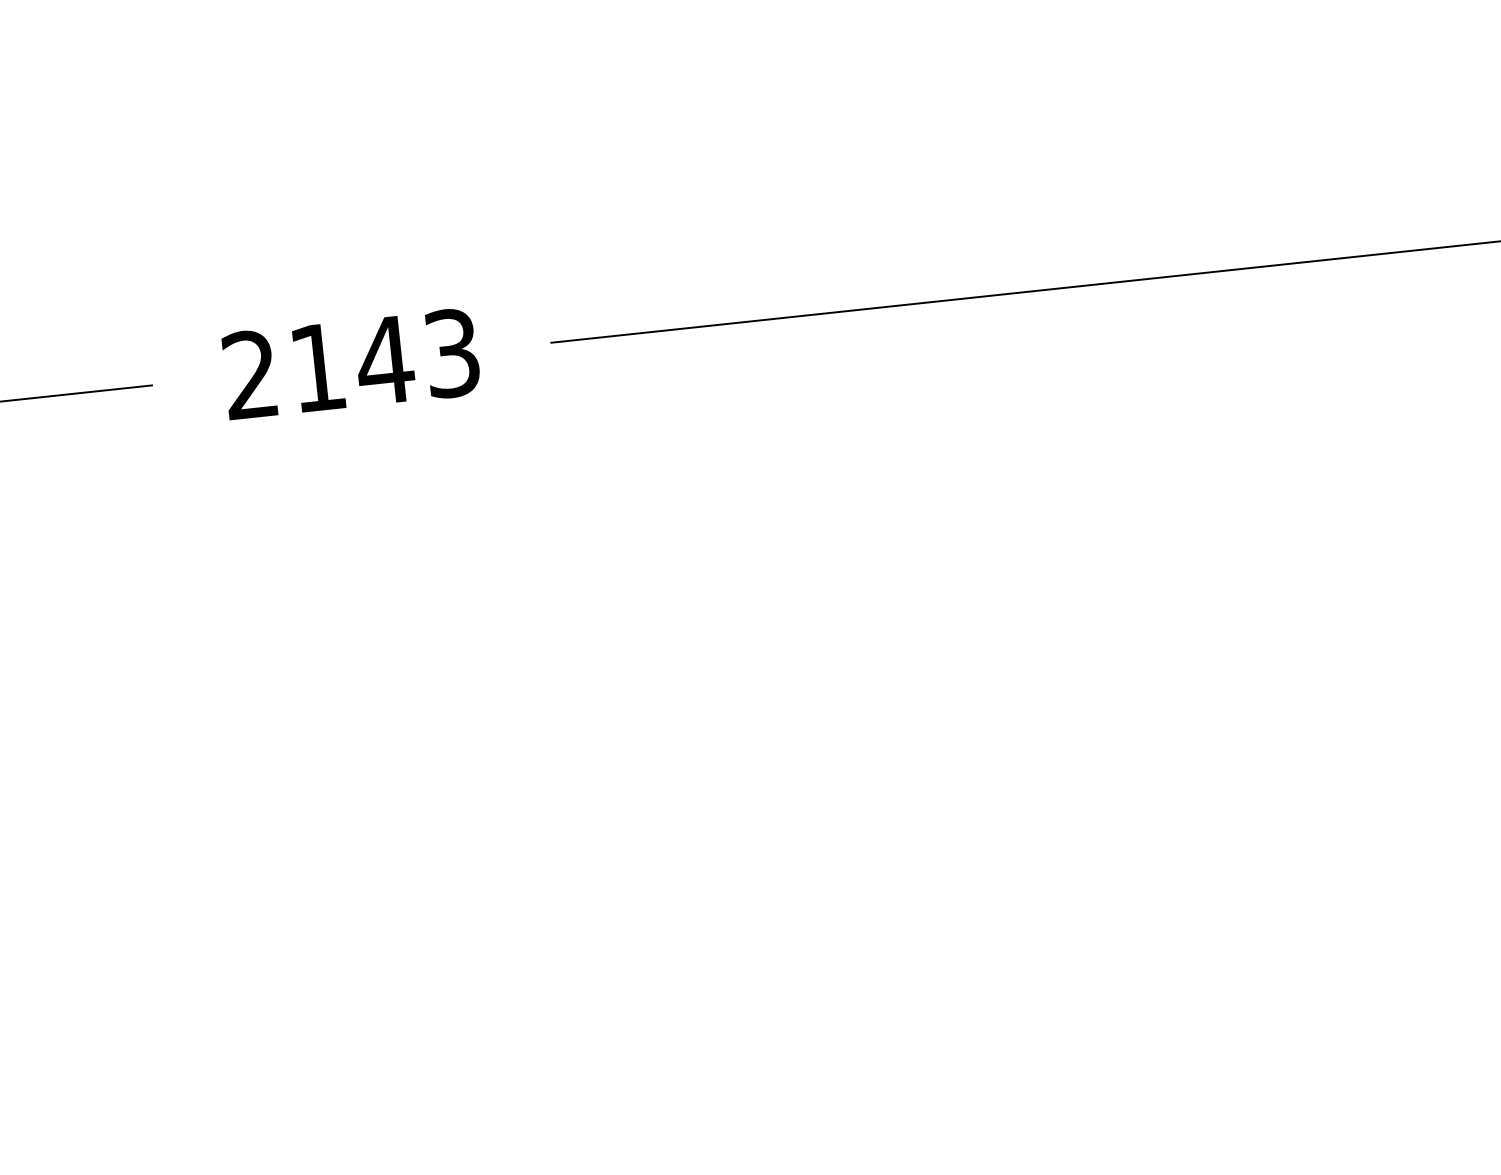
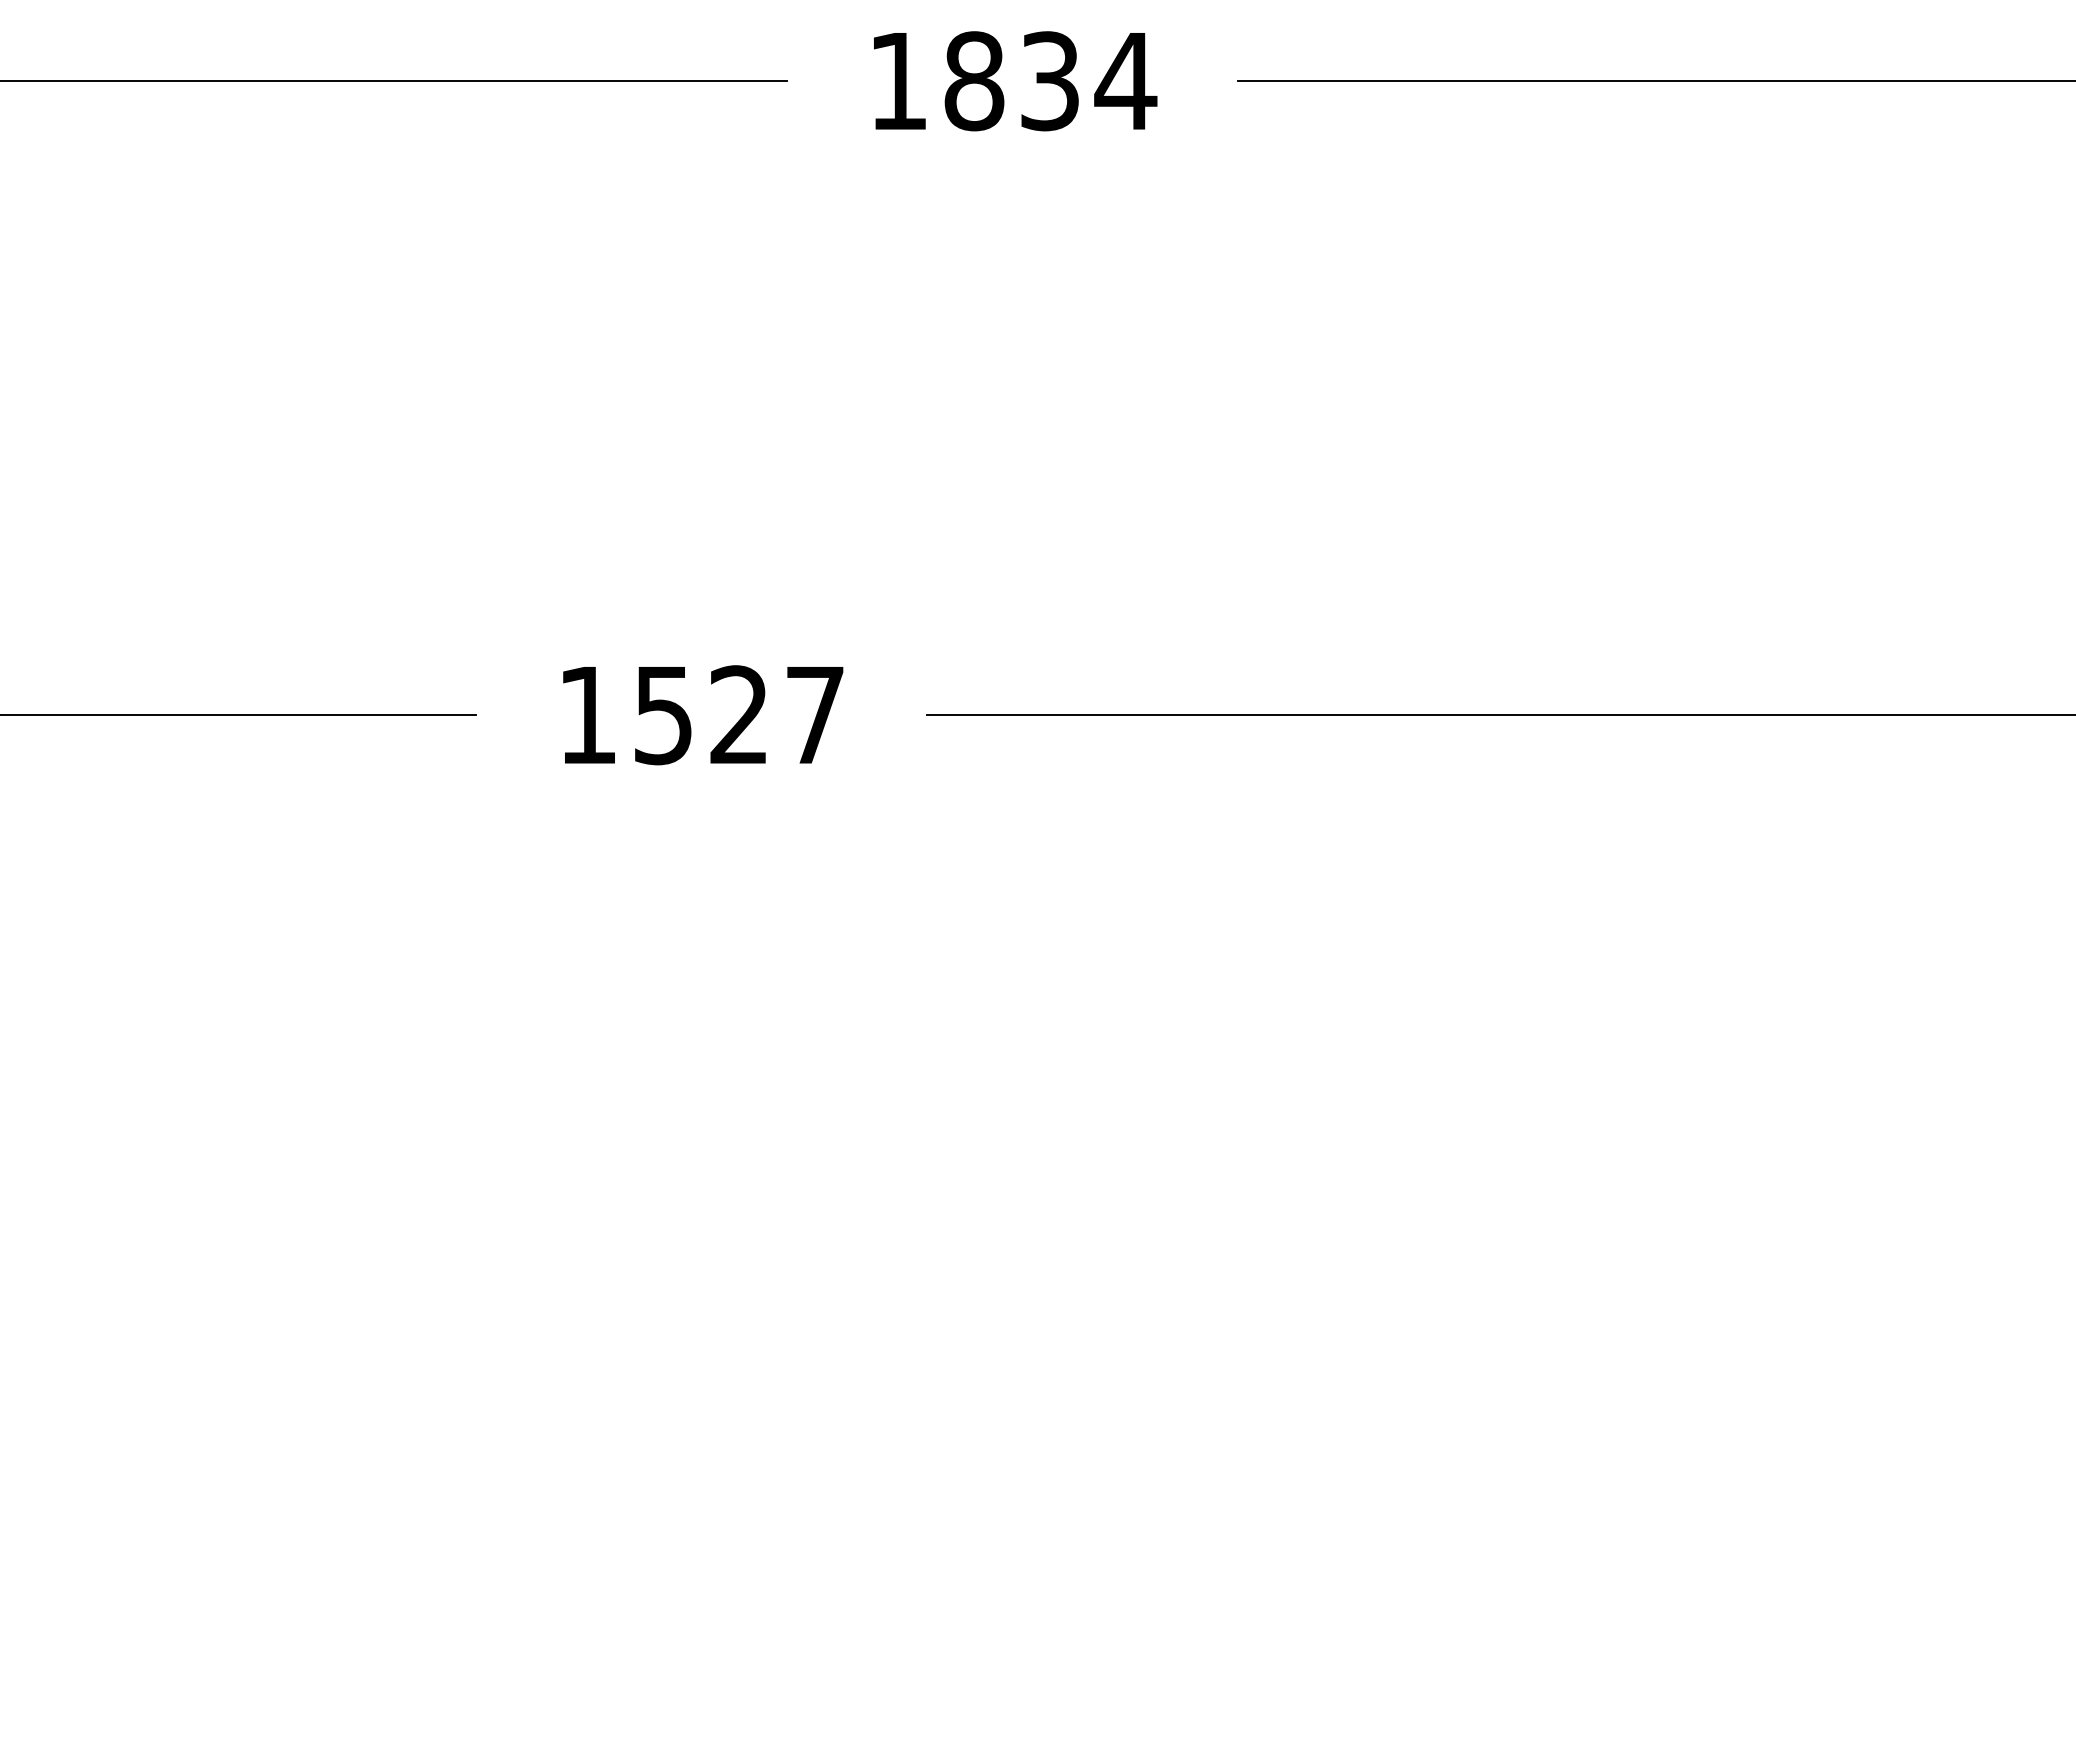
text: (350, 364) -> (700, 715), 2143 -> 1527

